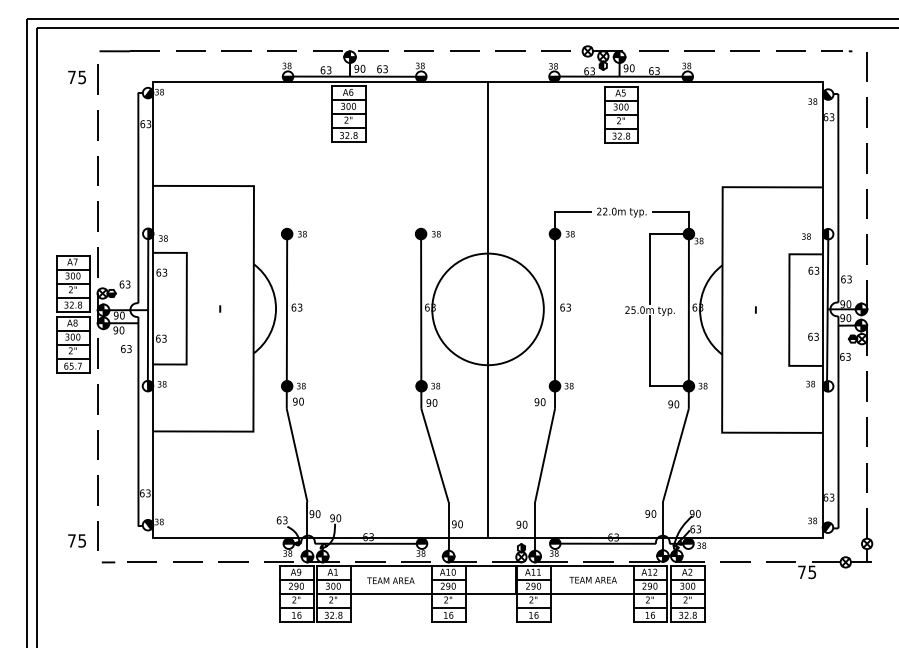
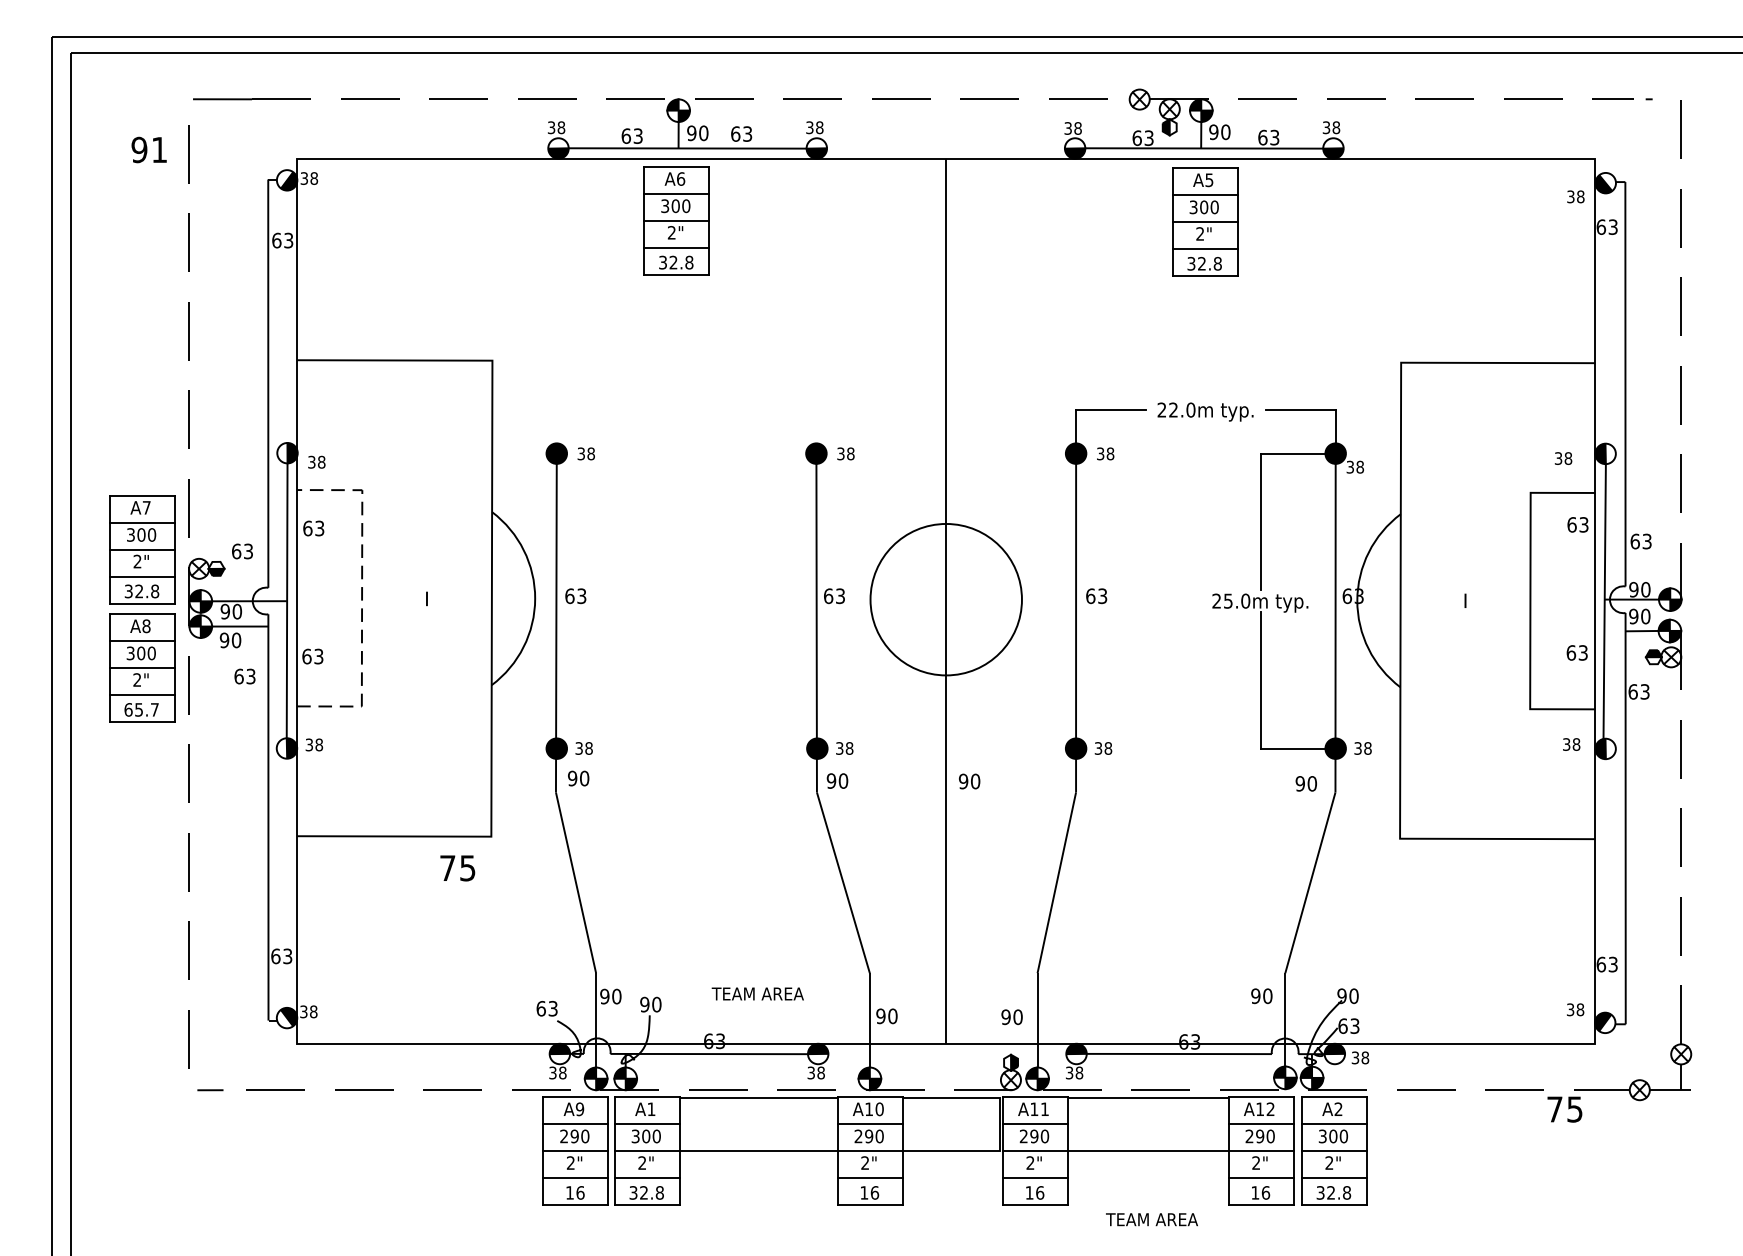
text: (76, 77) -> (148, 150), 75 -> 91
line: (186, 308) -> (361, 597), solid -> dashed
circle: (487, 309) -> (945, 599), size x0.7
text: (539, 402) -> (968, 782), moved
text: (76, 540) -> (456, 867), moved
text: (592, 579) -> (1150, 1218), moved
text: (390, 580) -> (757, 993), moved

